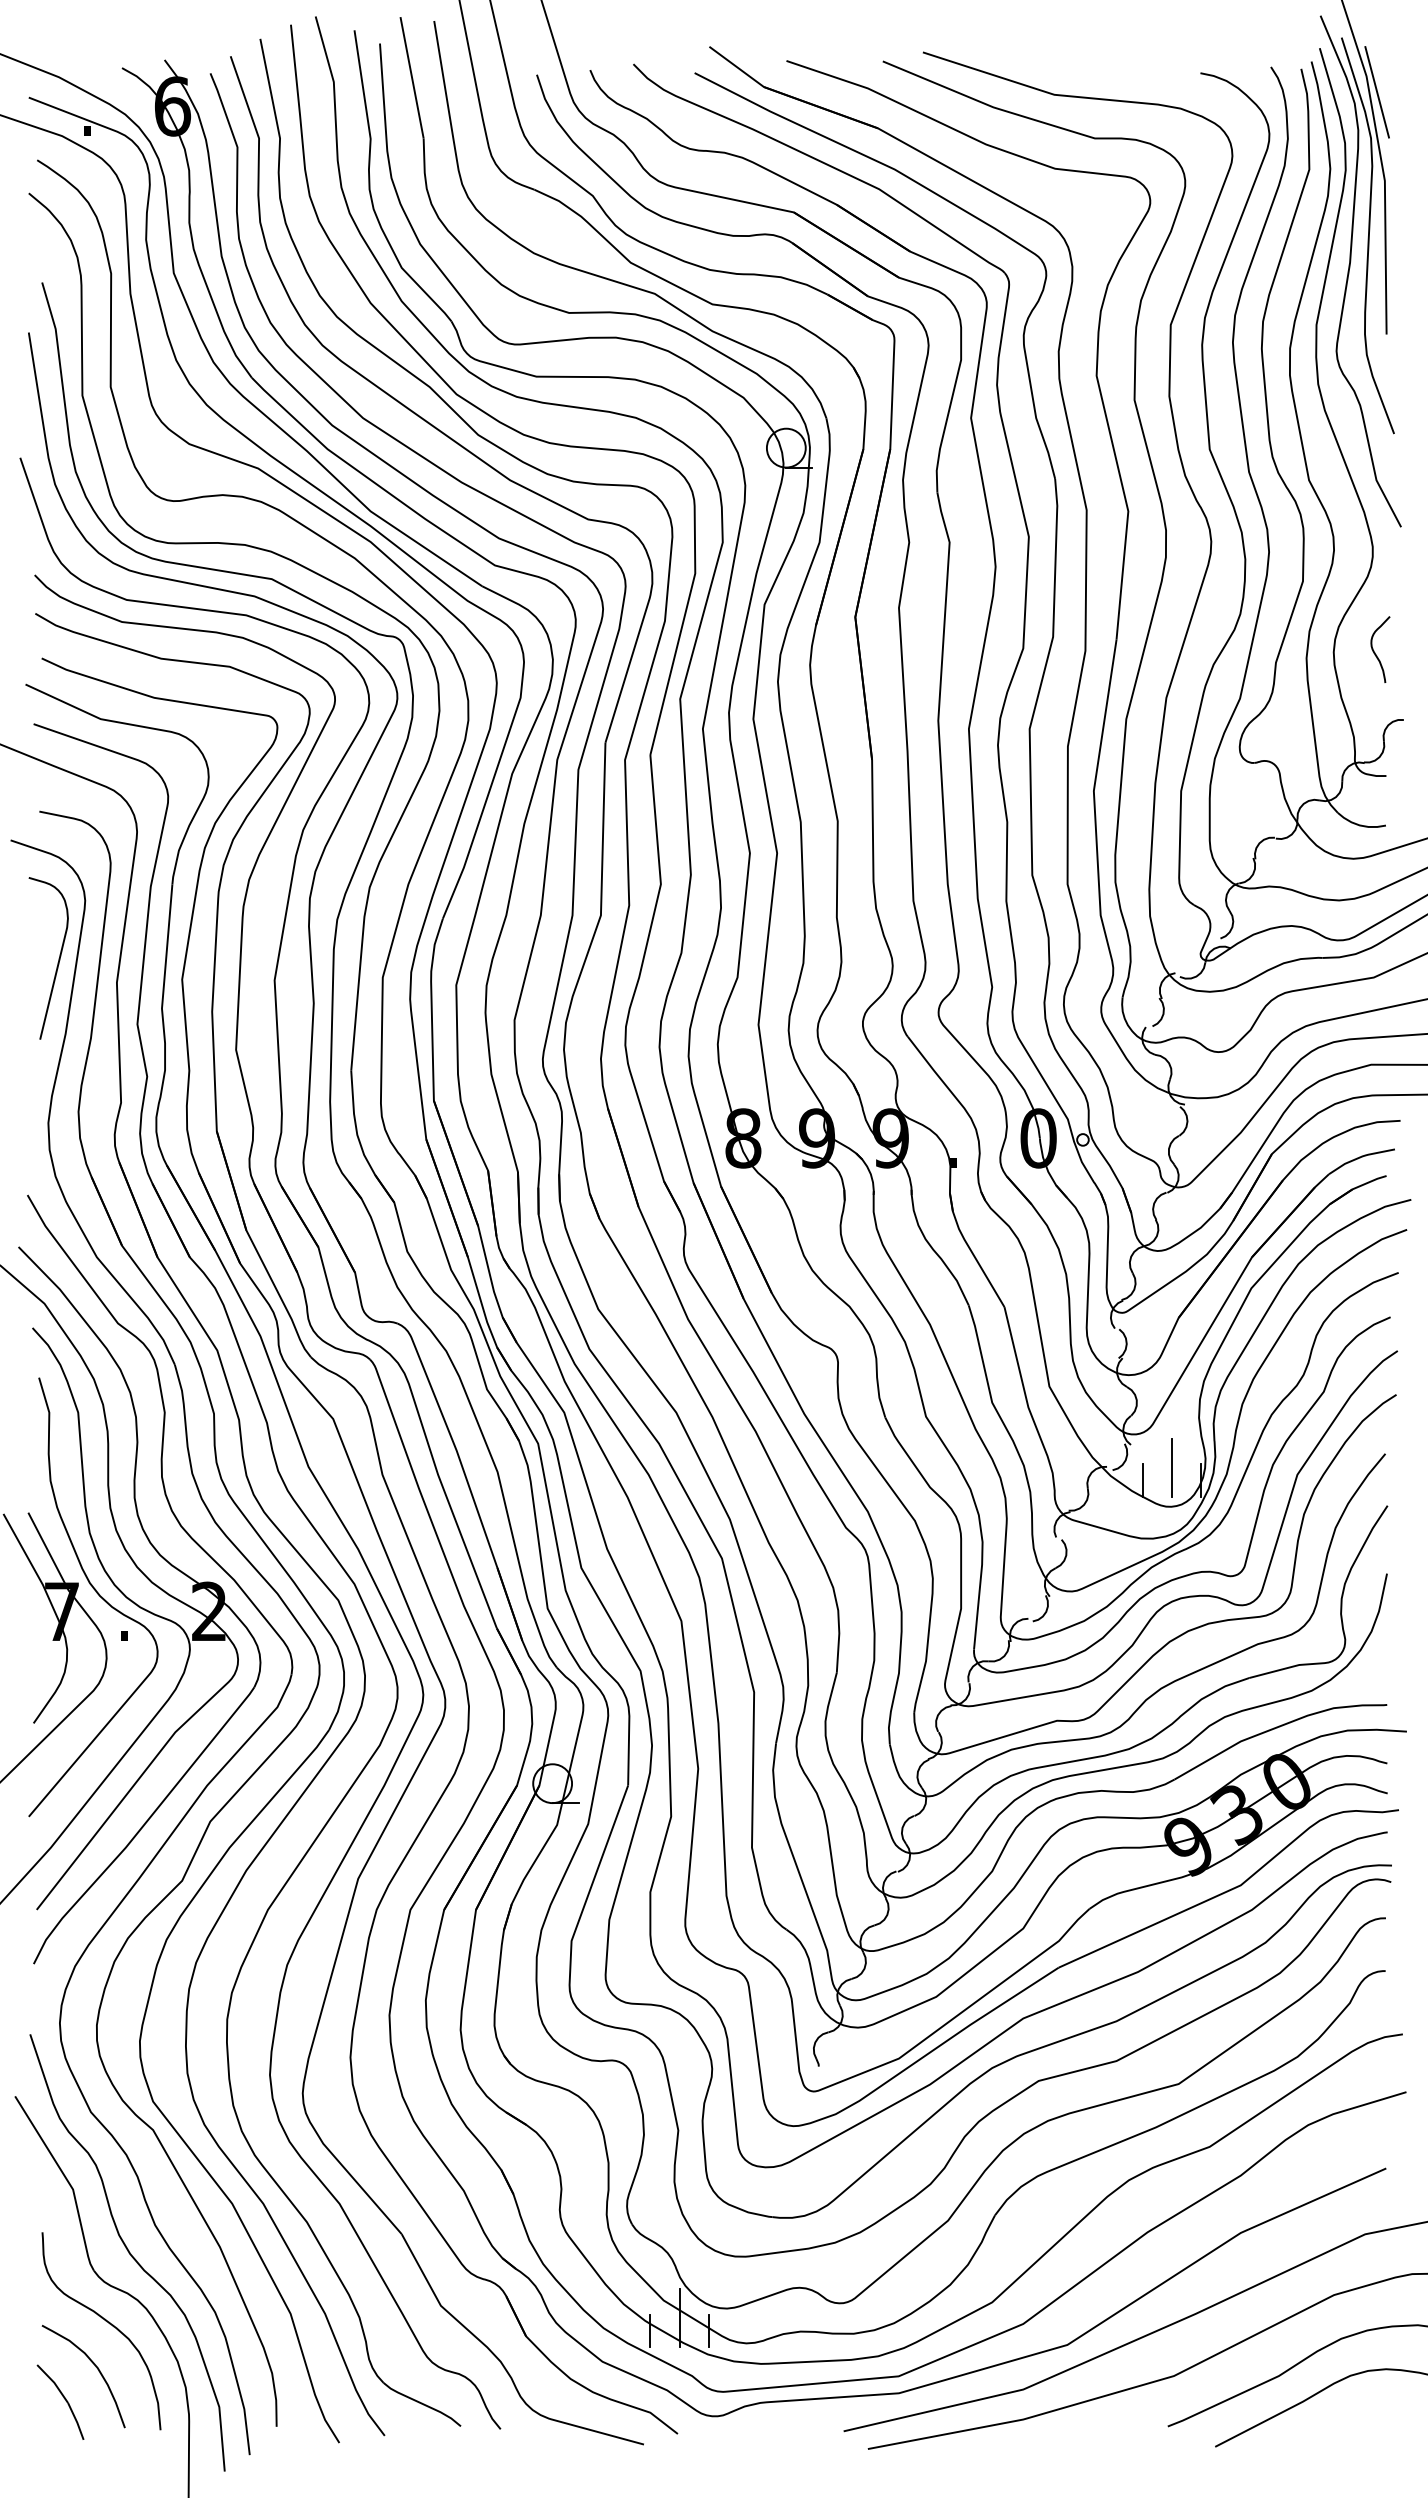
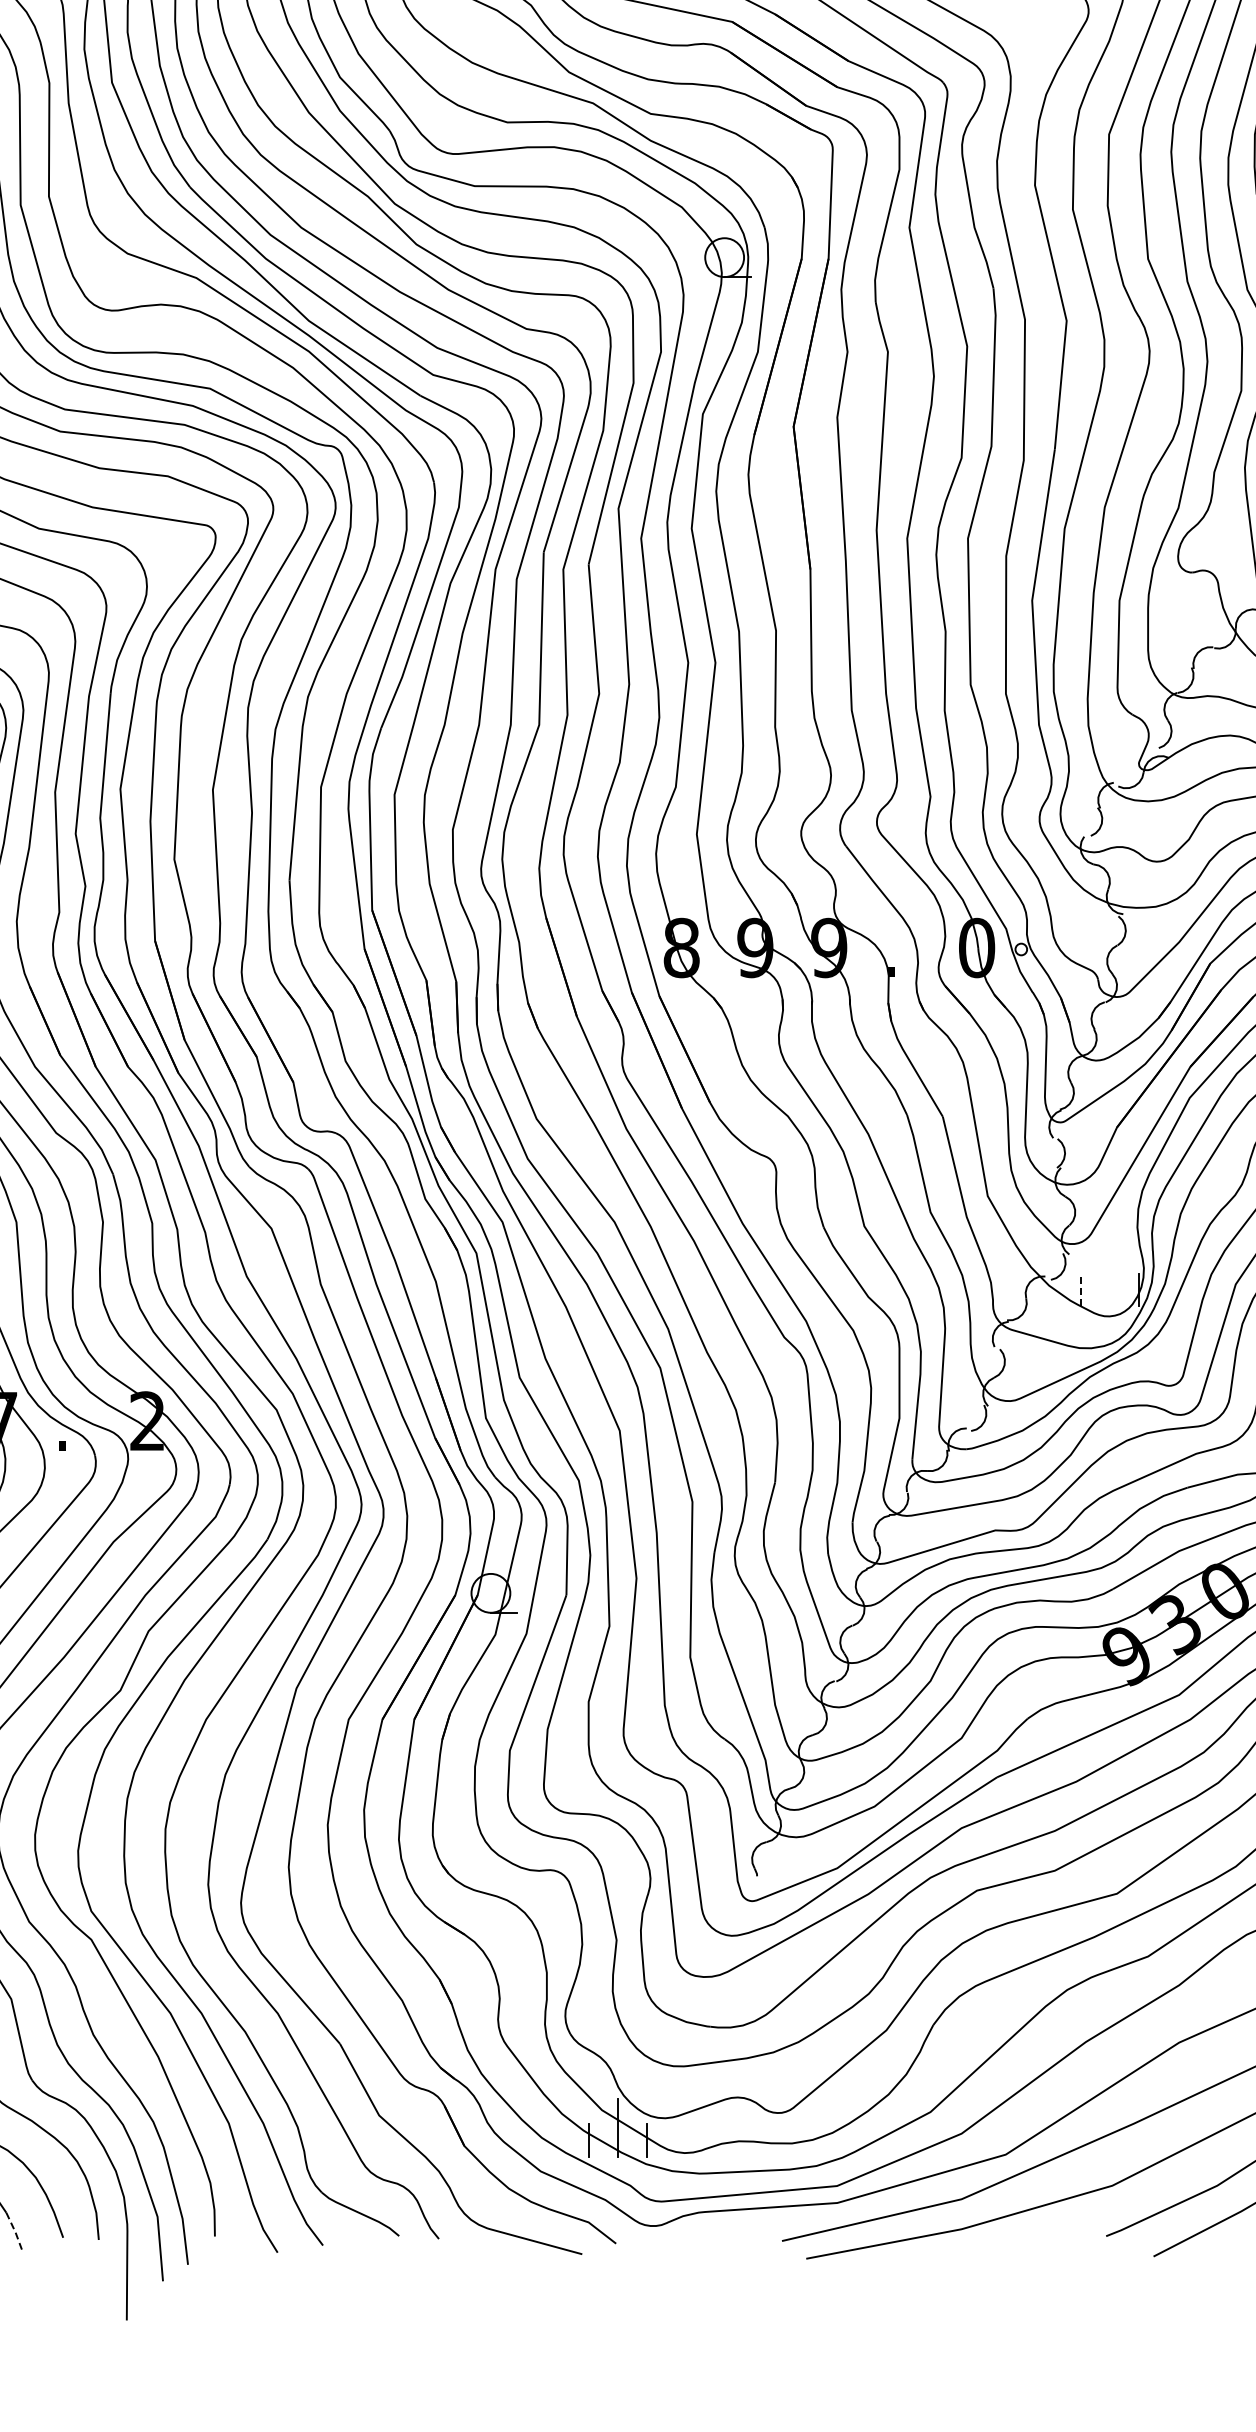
line: (1171, 1467) -> (1109, 1277), removed
line: (1142, 1479) -> (1080, 1289), solid -> dashed
line: (76, 2421) -> (14, 2231), solid -> dashed

